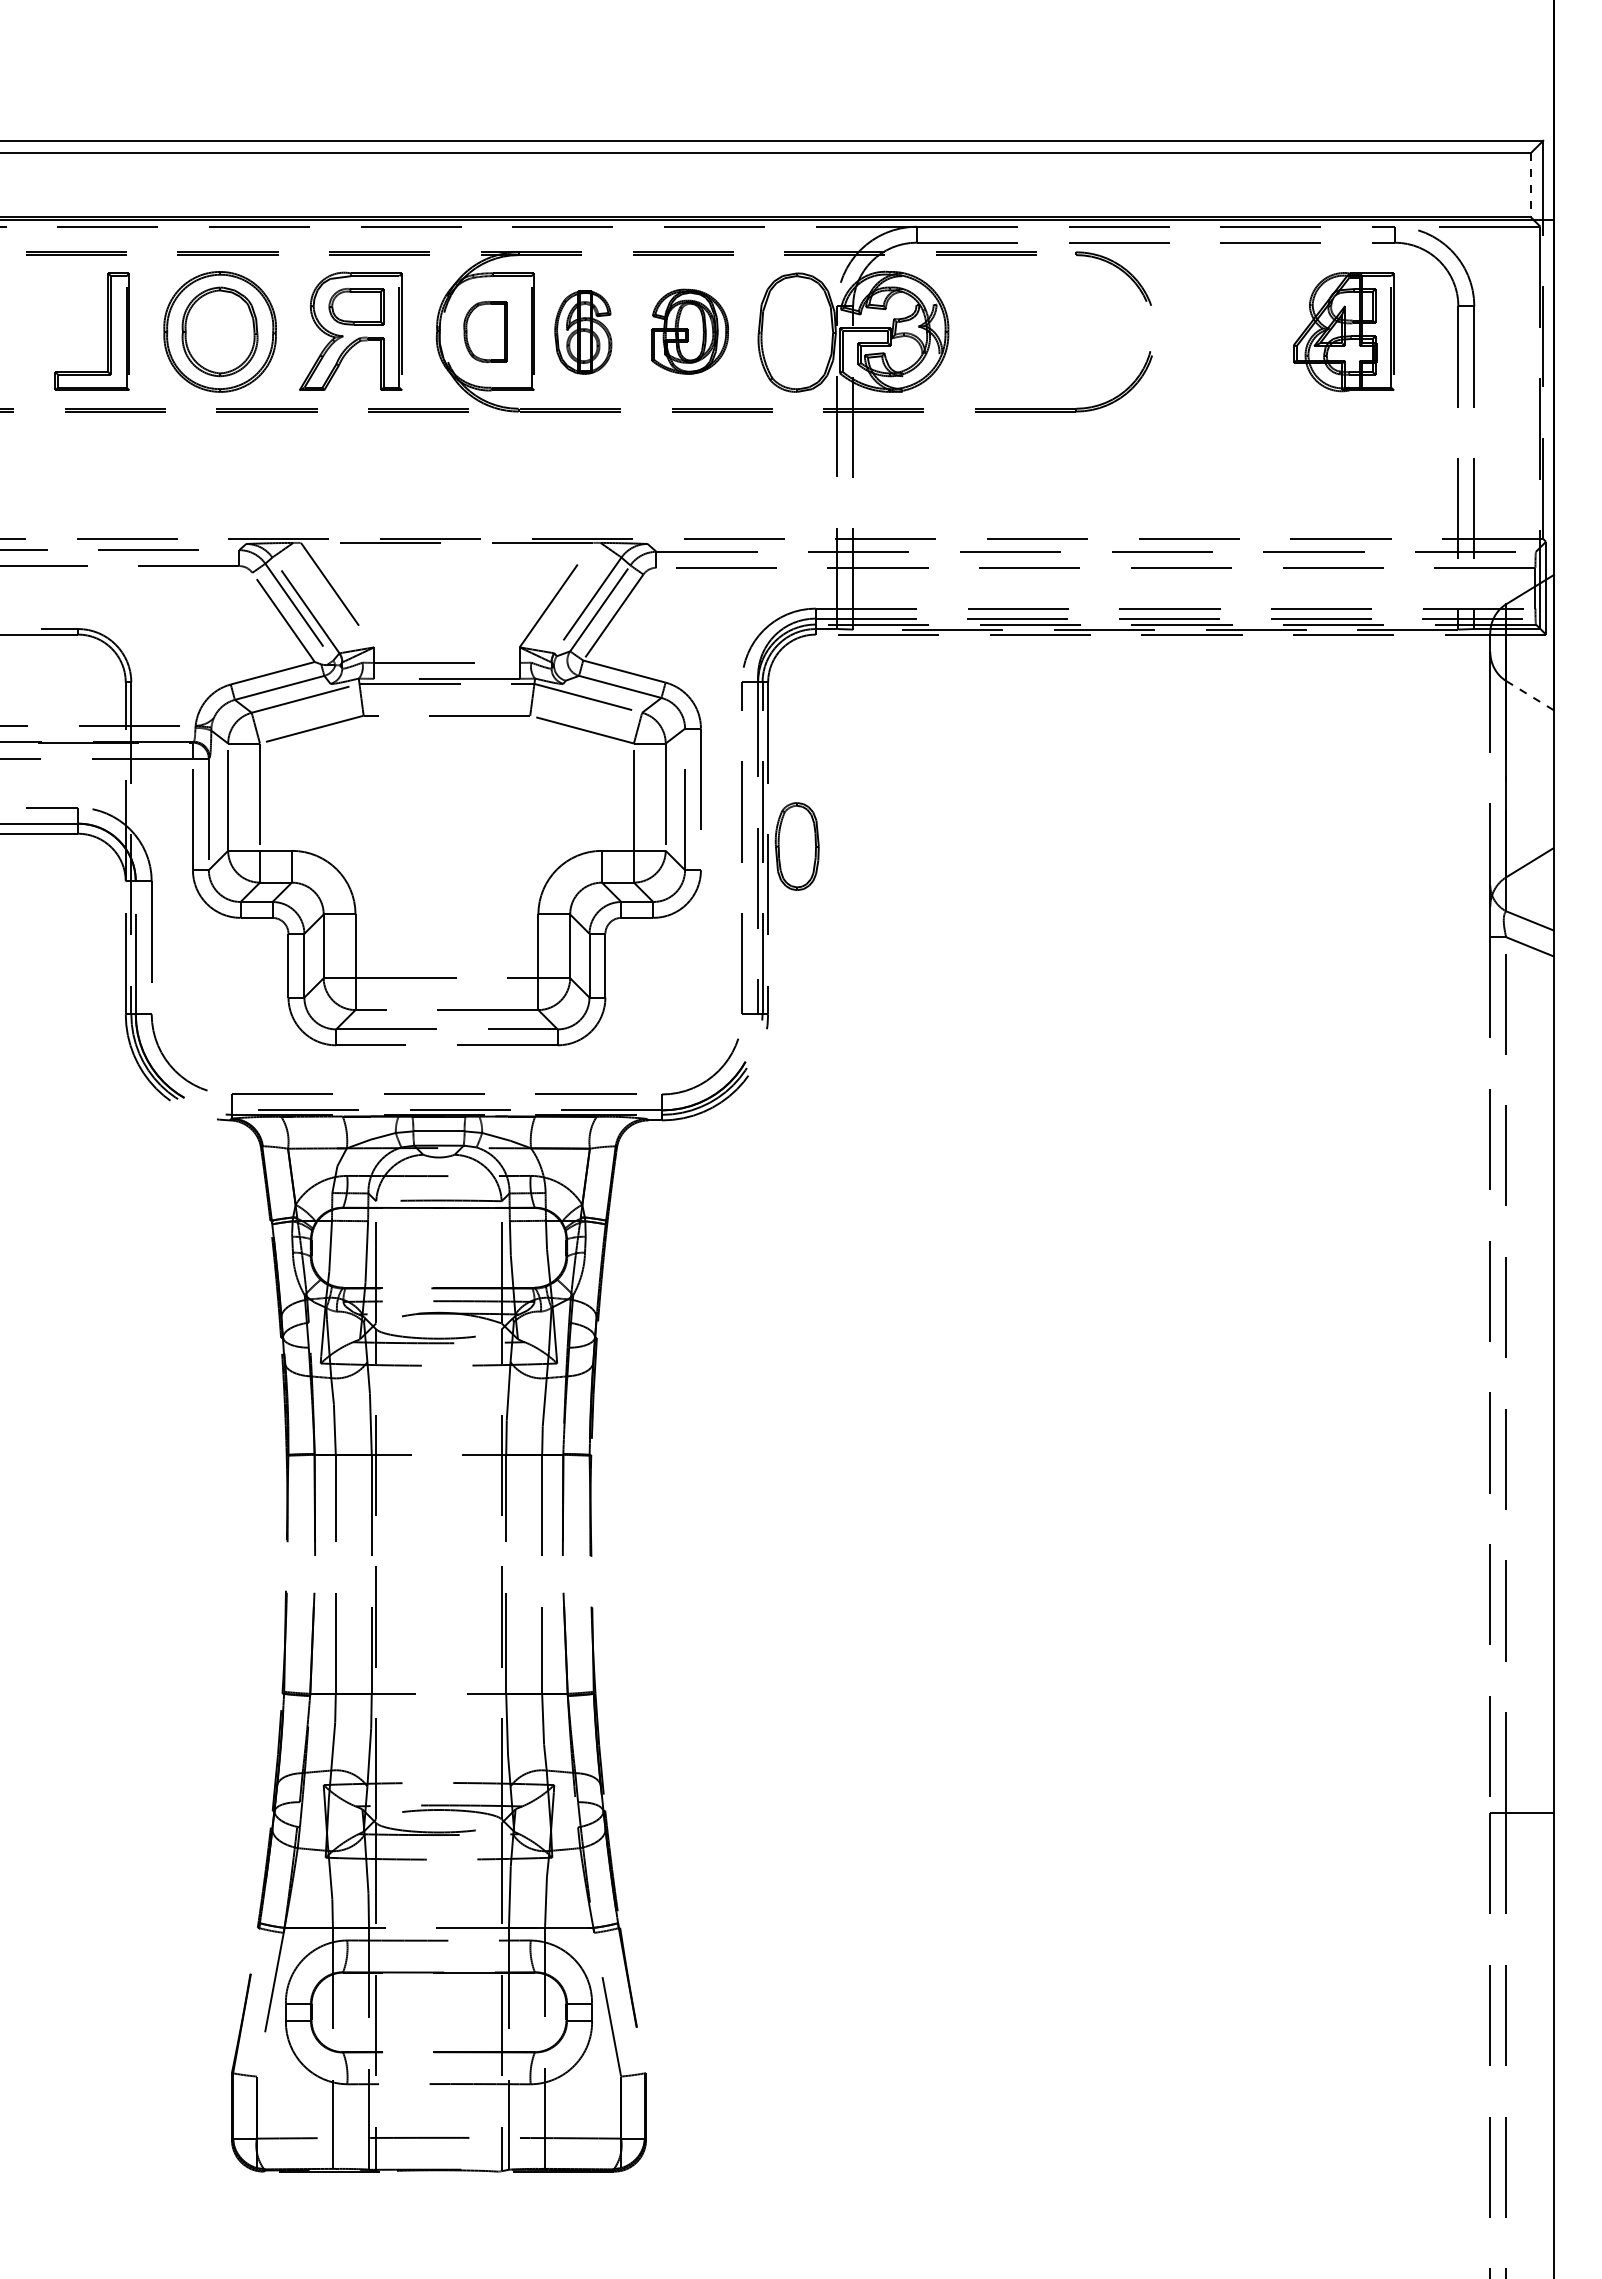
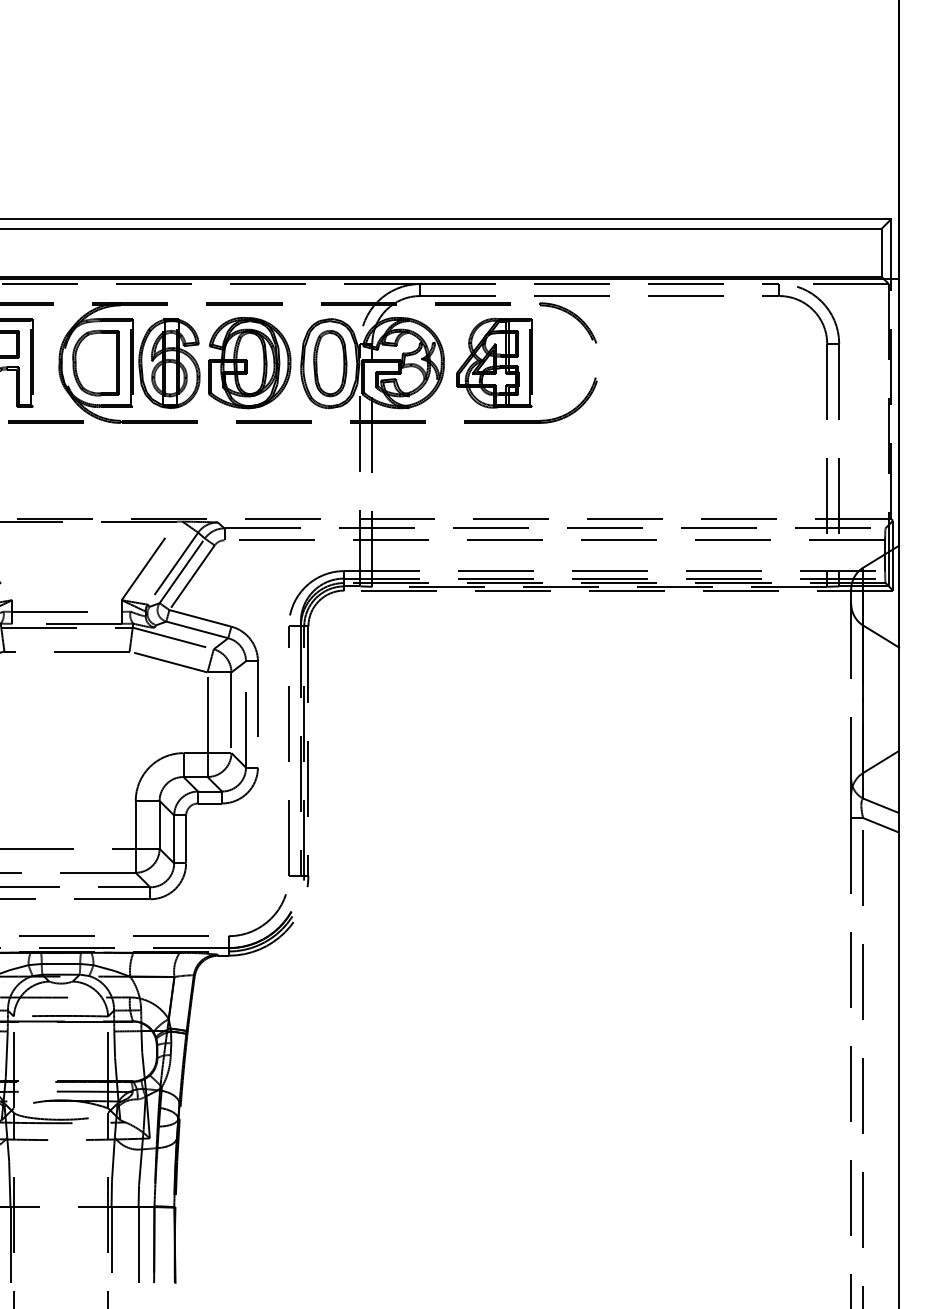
line: (1530, 185) -> (881, 253), dashed -> solid
part: (485, 331) -> (95, 362), size x1.43
part: (690, 331) -> (250, 362), size x1.43
part: (583, 332) -> (169, 363), size x1.43
part: (1343, 332) -> (494, 363), moved
line: (1530, 695) -> (881, 636), dashed -> solid
part: (796, 846) -> (329, 363), moved

